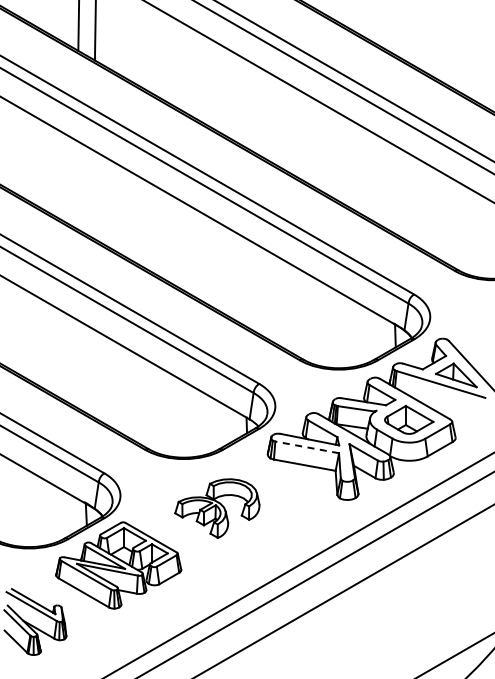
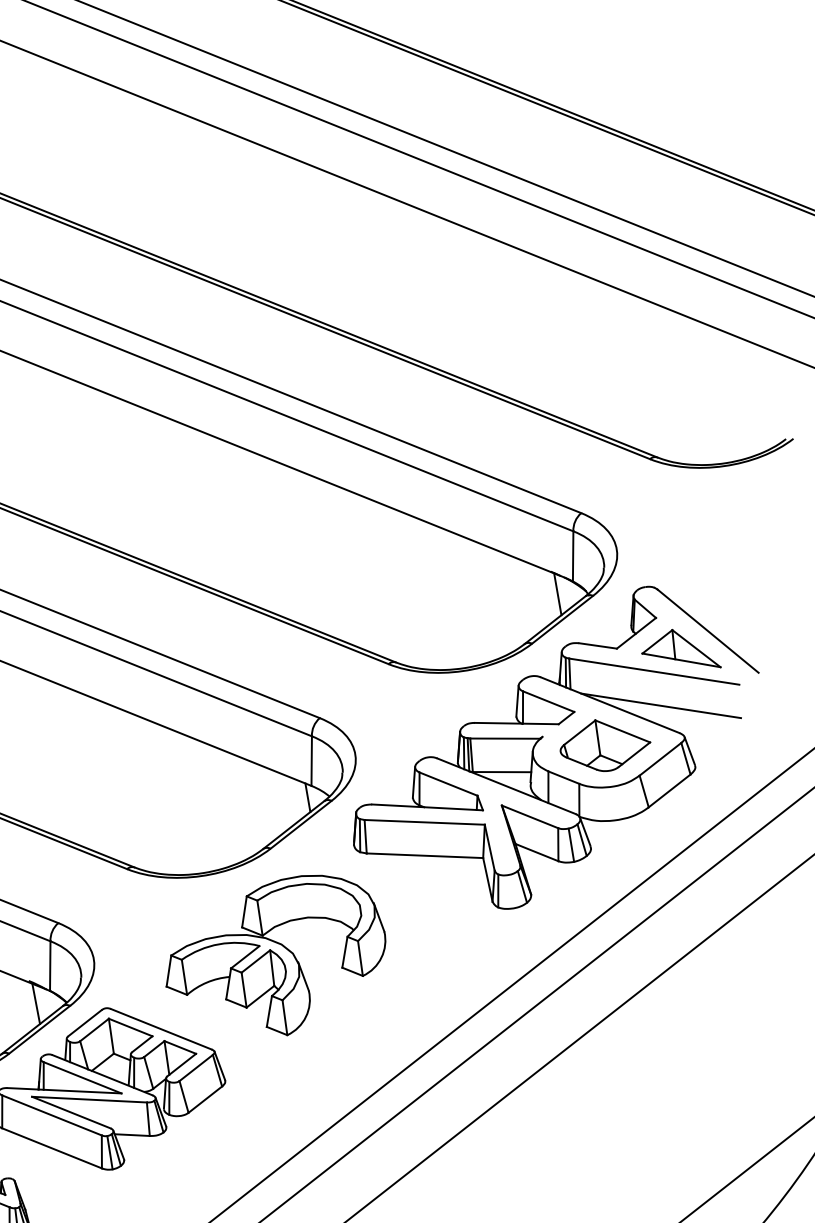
line: (441, 402) -> (659, 704), added
line: (306, 447) -> (423, 822), dashed -> solid
part: (217, 508) -> (275, 958), size x1.43

